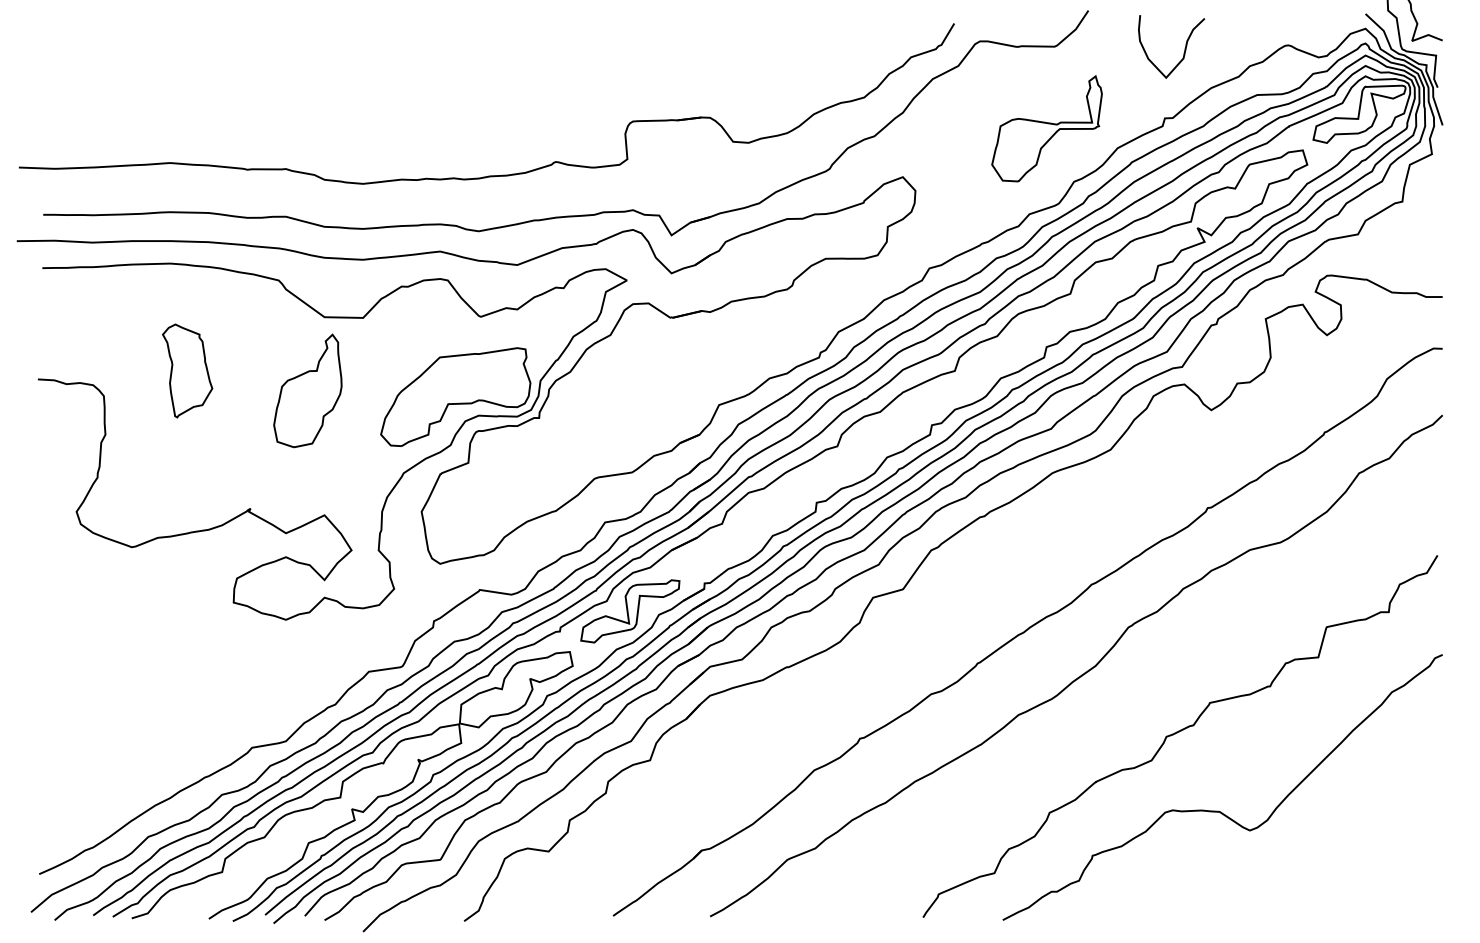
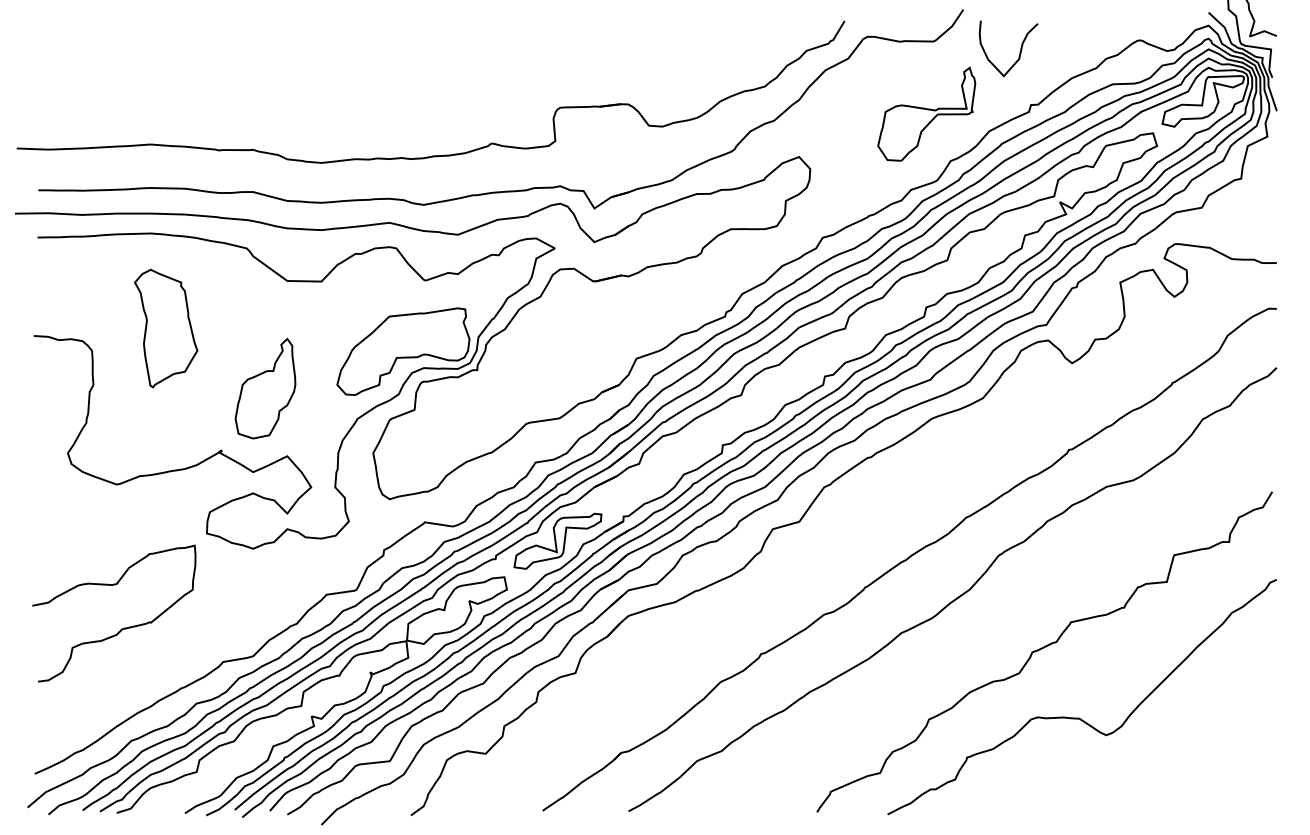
curve: (1184, 48) -> (1020, 50), moved
part: (187, 370) -> (166, 328), size x1.43
part: (307, 390) -> (265, 388), moved
curve: (136, 710) -> (120, 629), added

